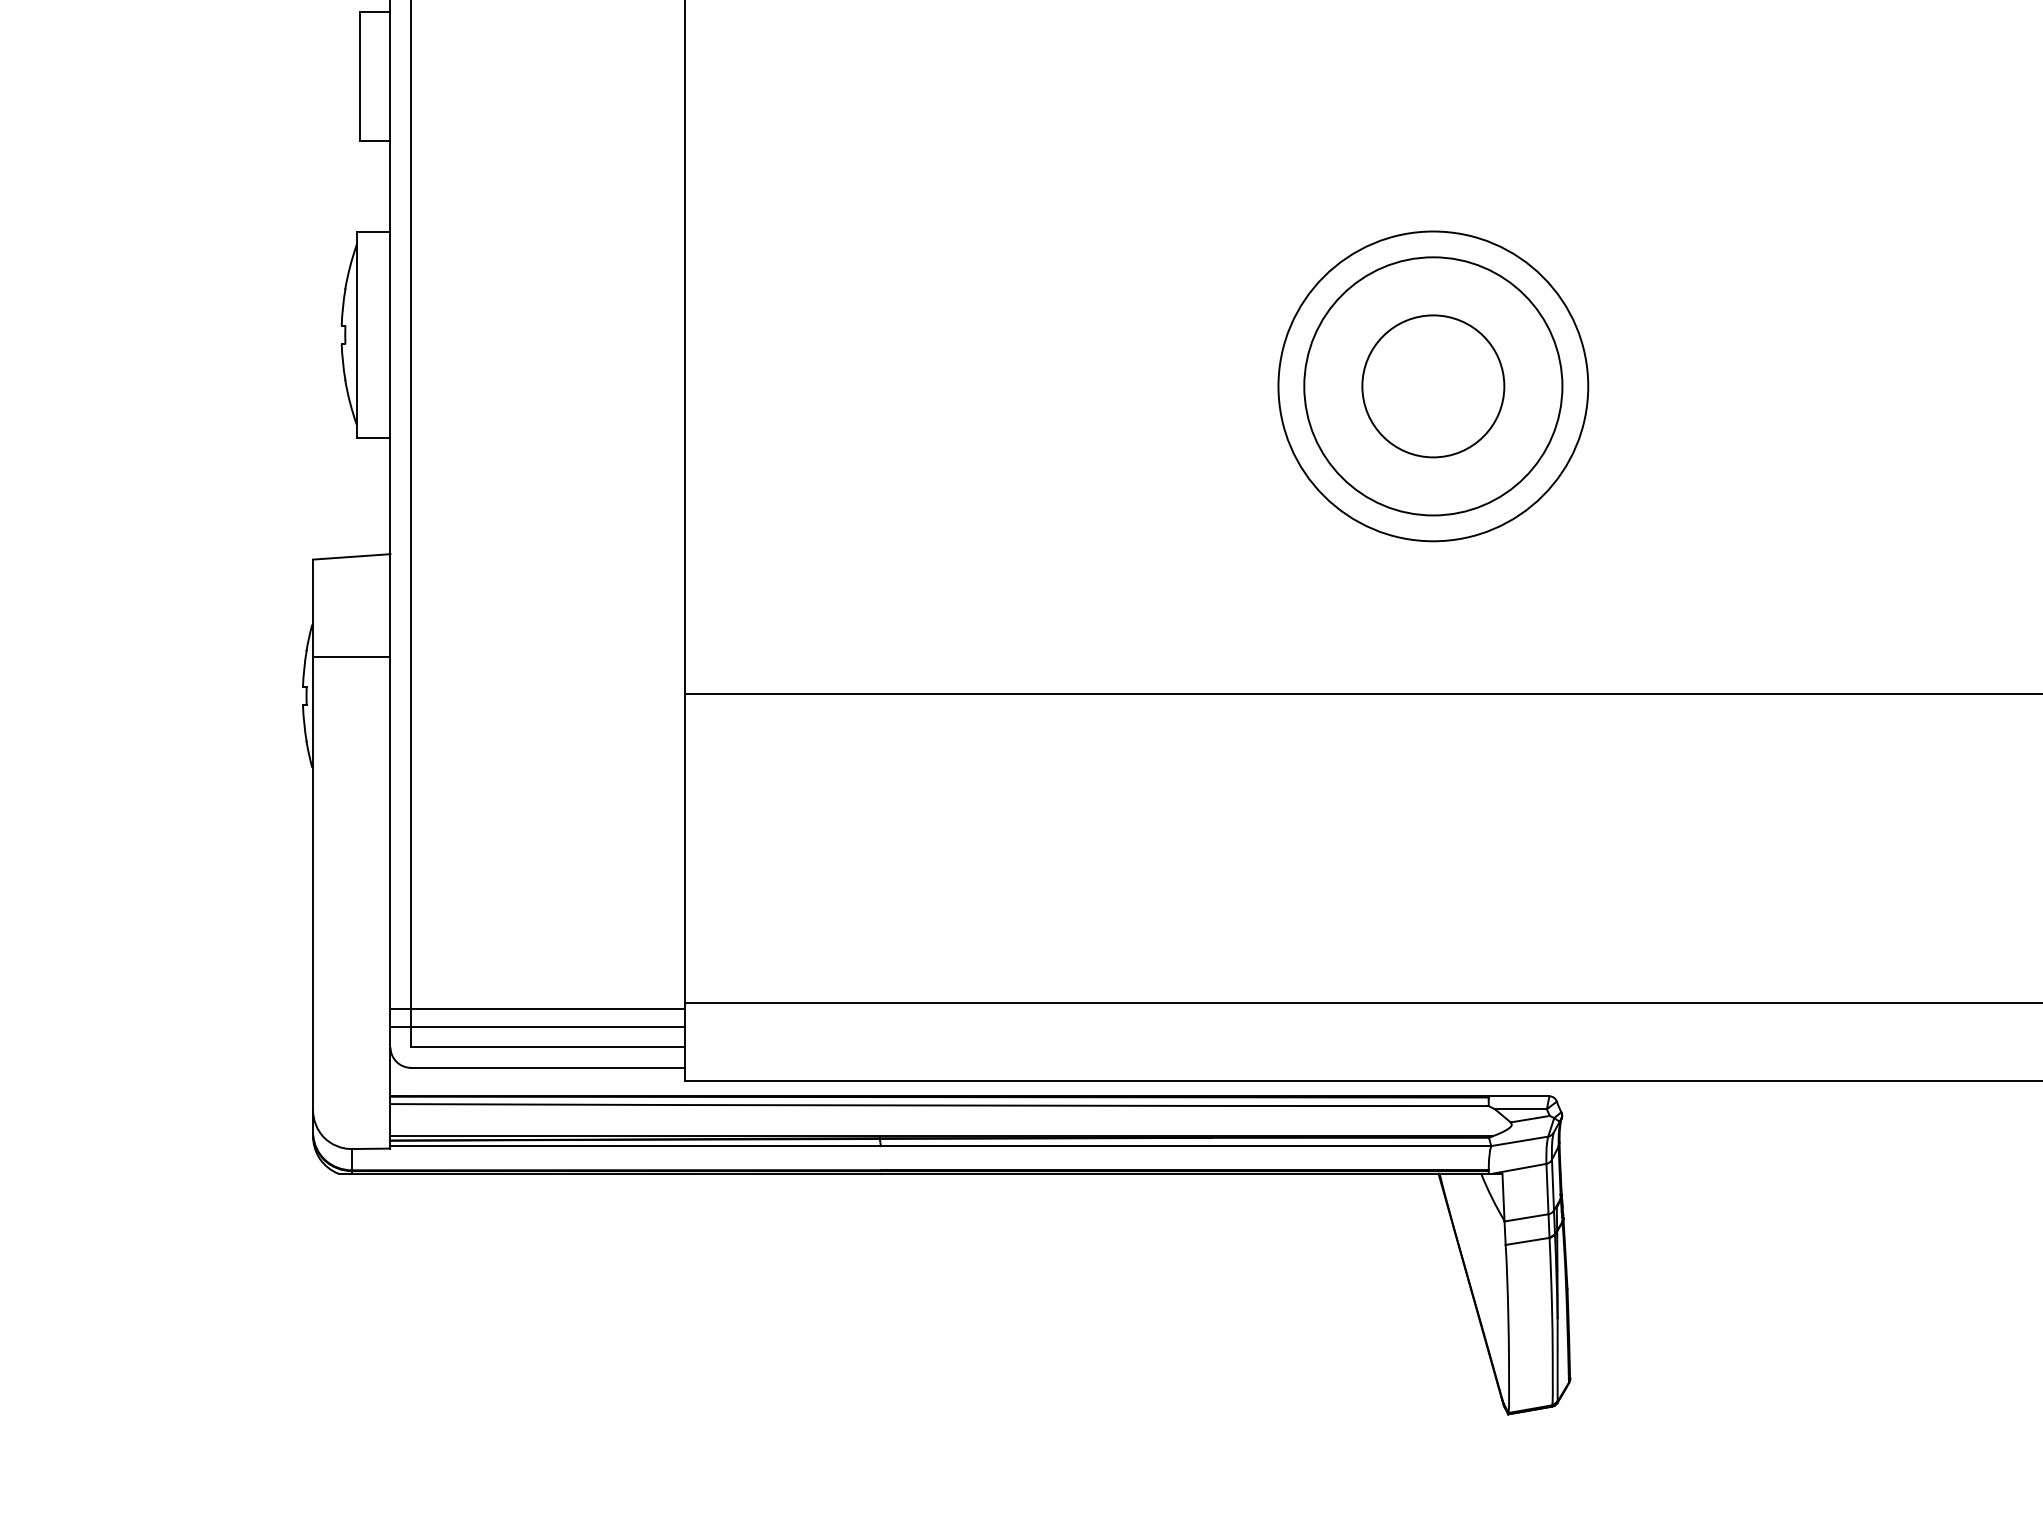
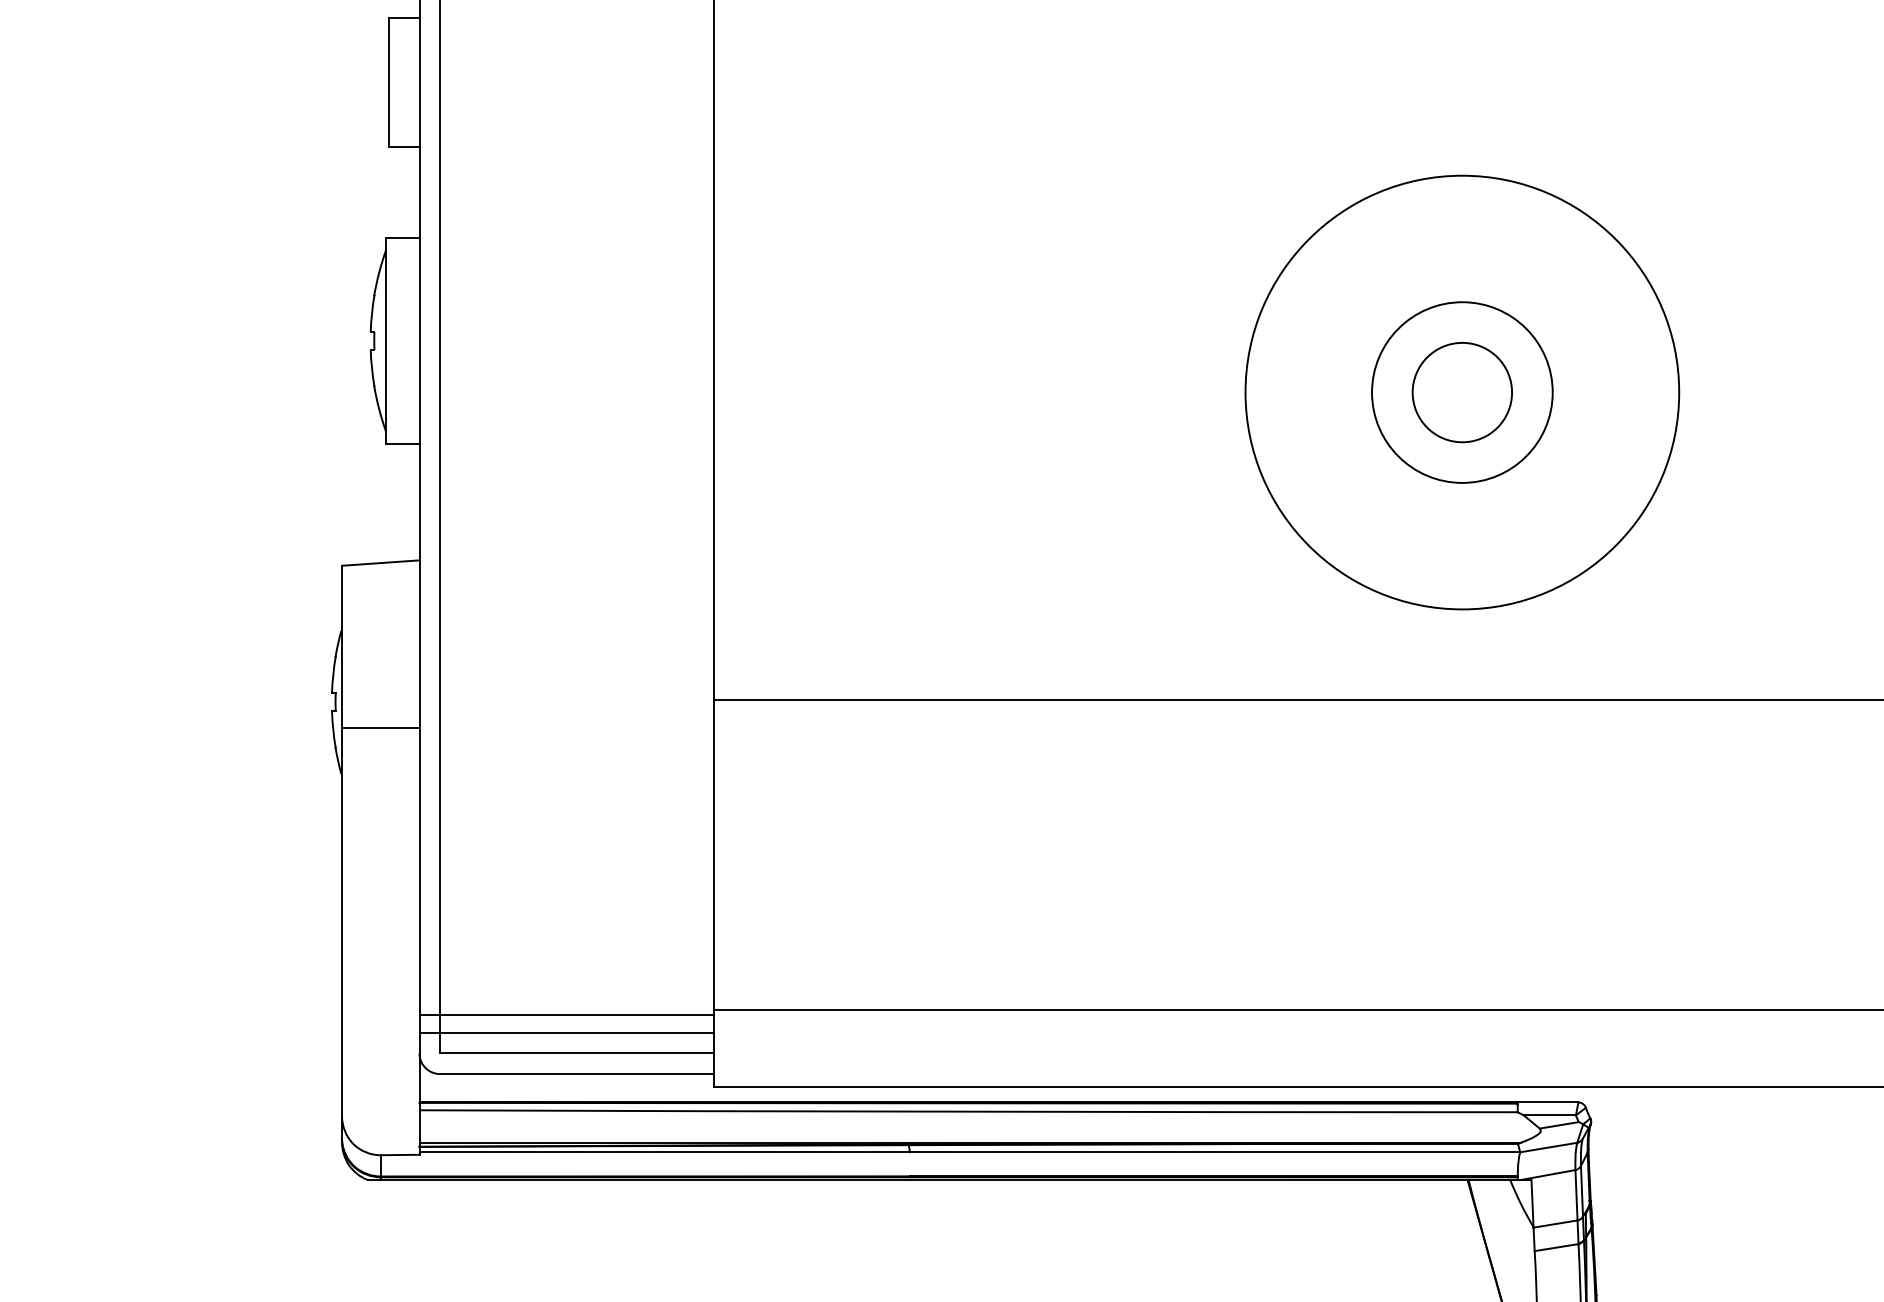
circle: (1433, 386) -> (1462, 392), size x0.7
circle: (1433, 386) -> (1462, 392), size x0.7
circle: (1433, 386) -> (1462, 392), size x1.4
line: (351, 657) -> (380, 727), moved

